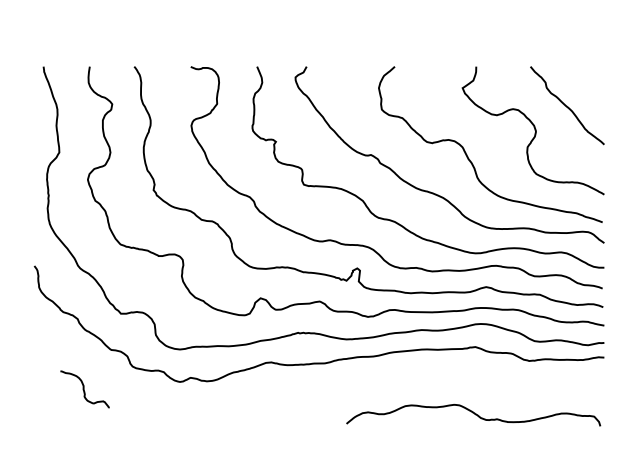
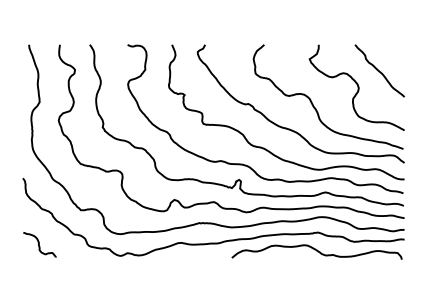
curve: (84, 388) -> (39, 244), moved
curve: (472, 414) -> (316, 251), moved

